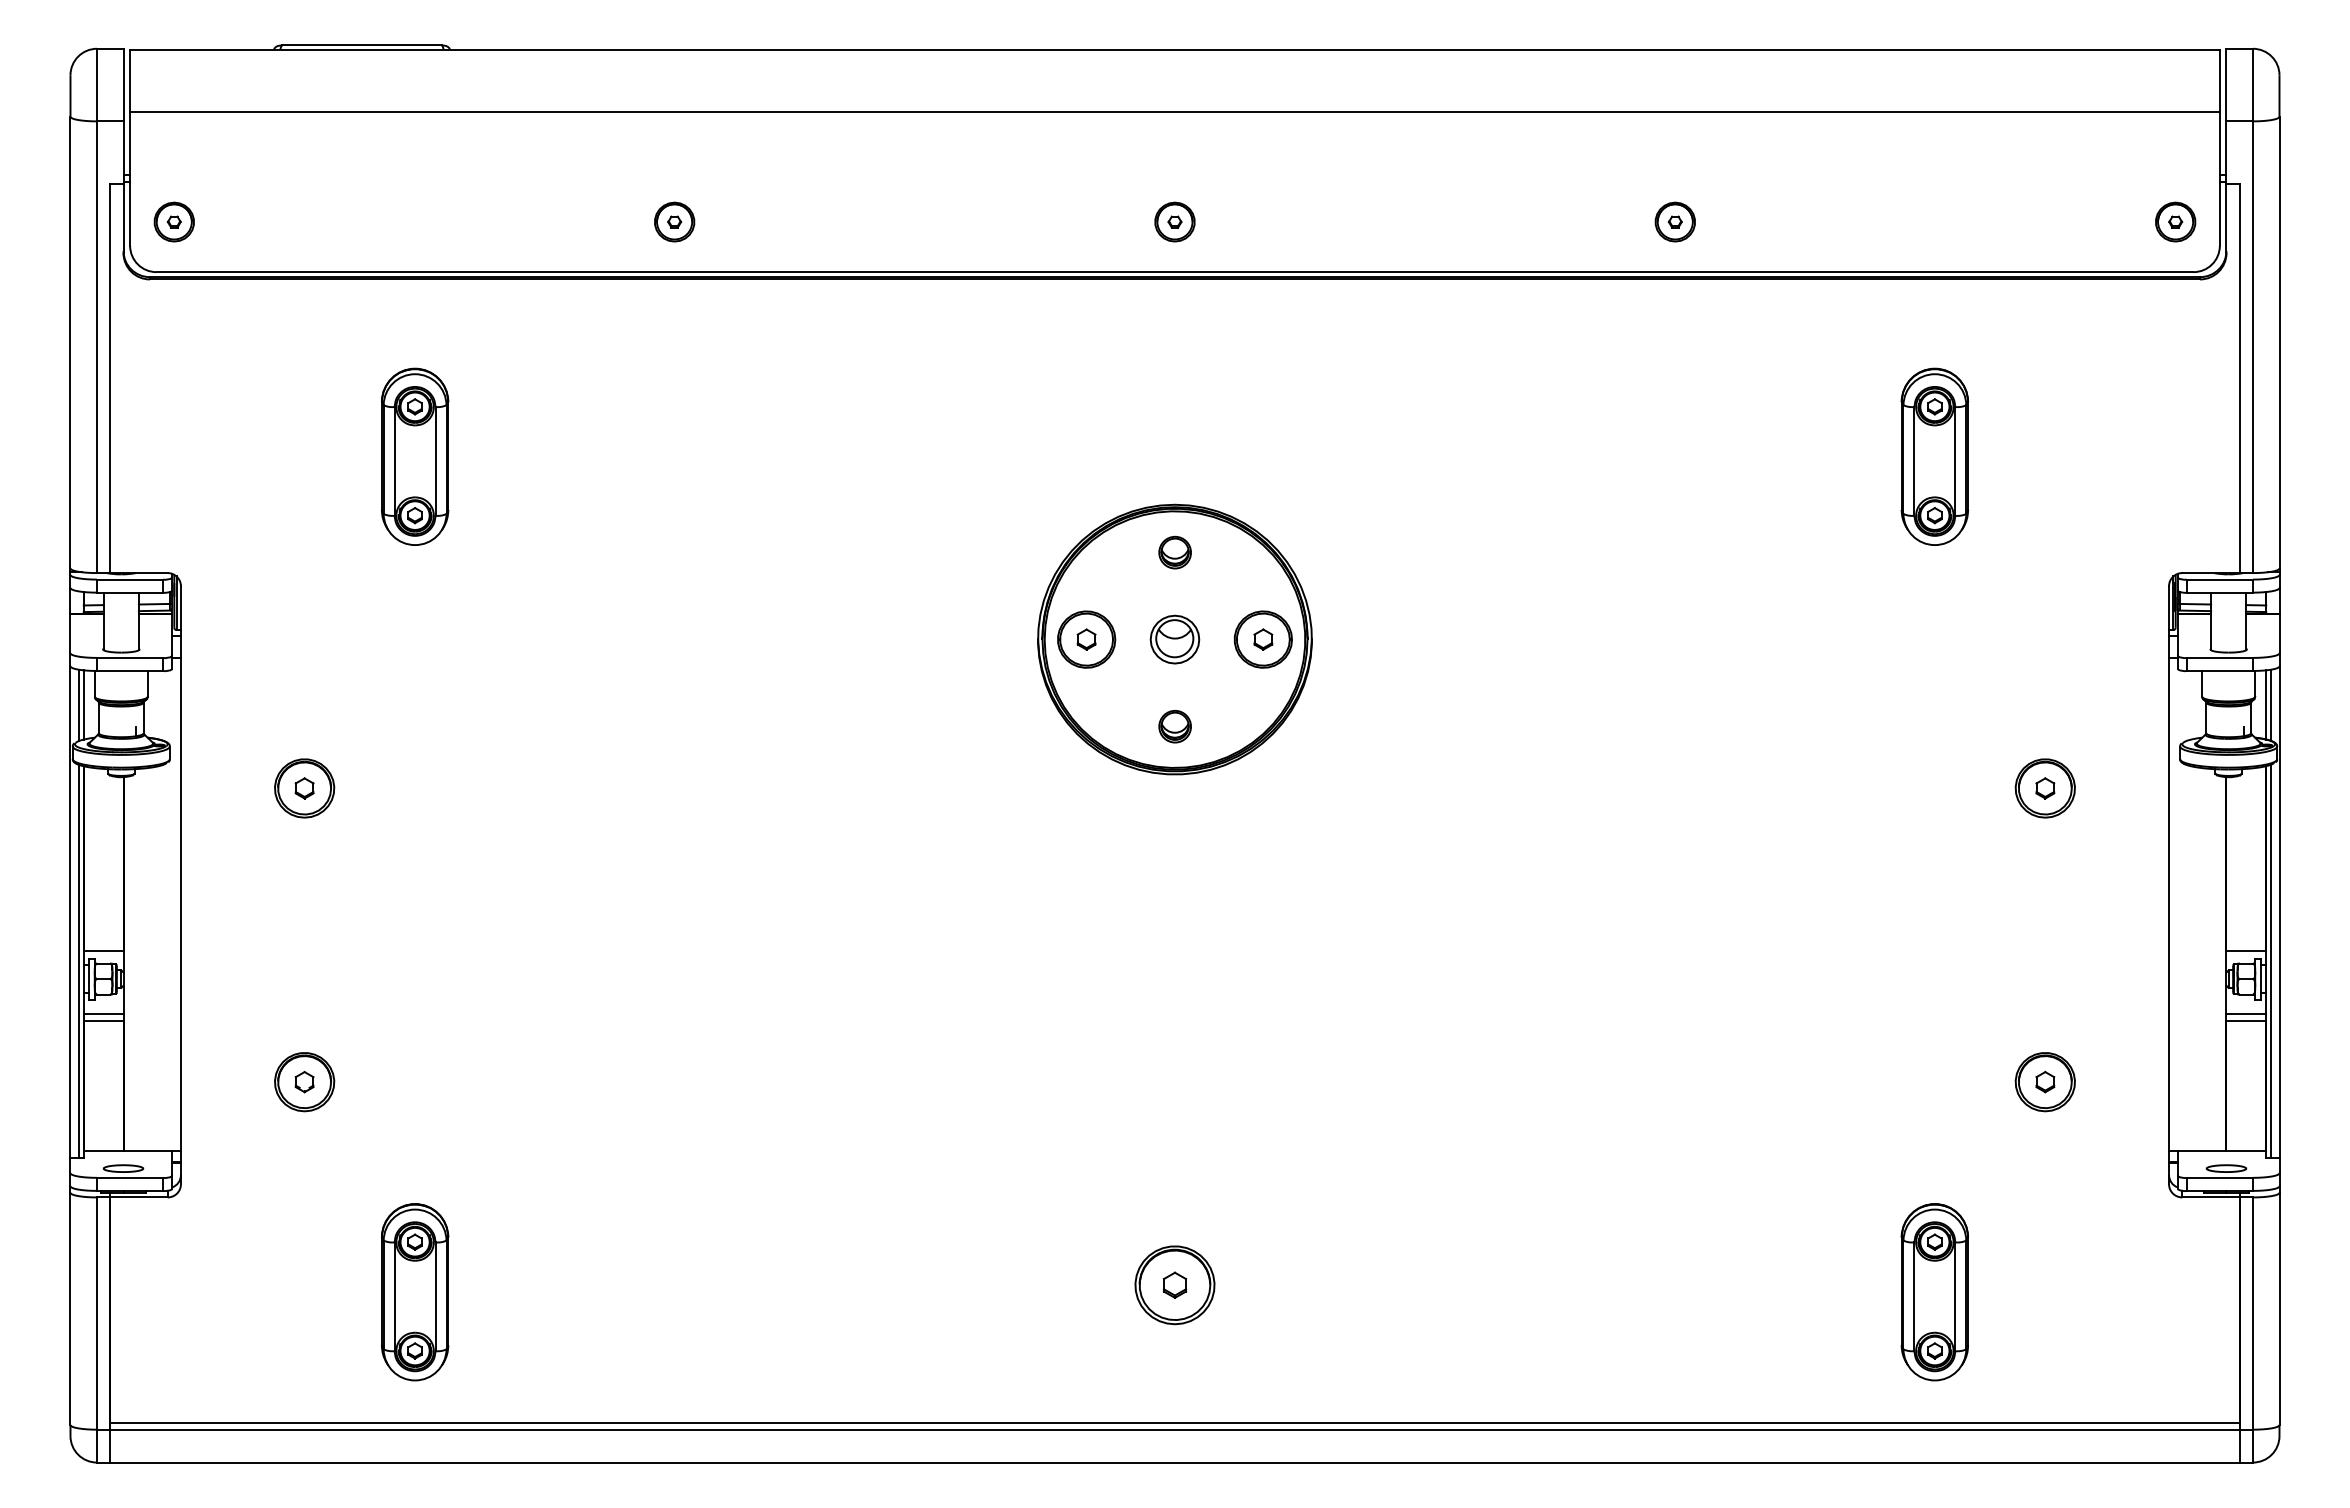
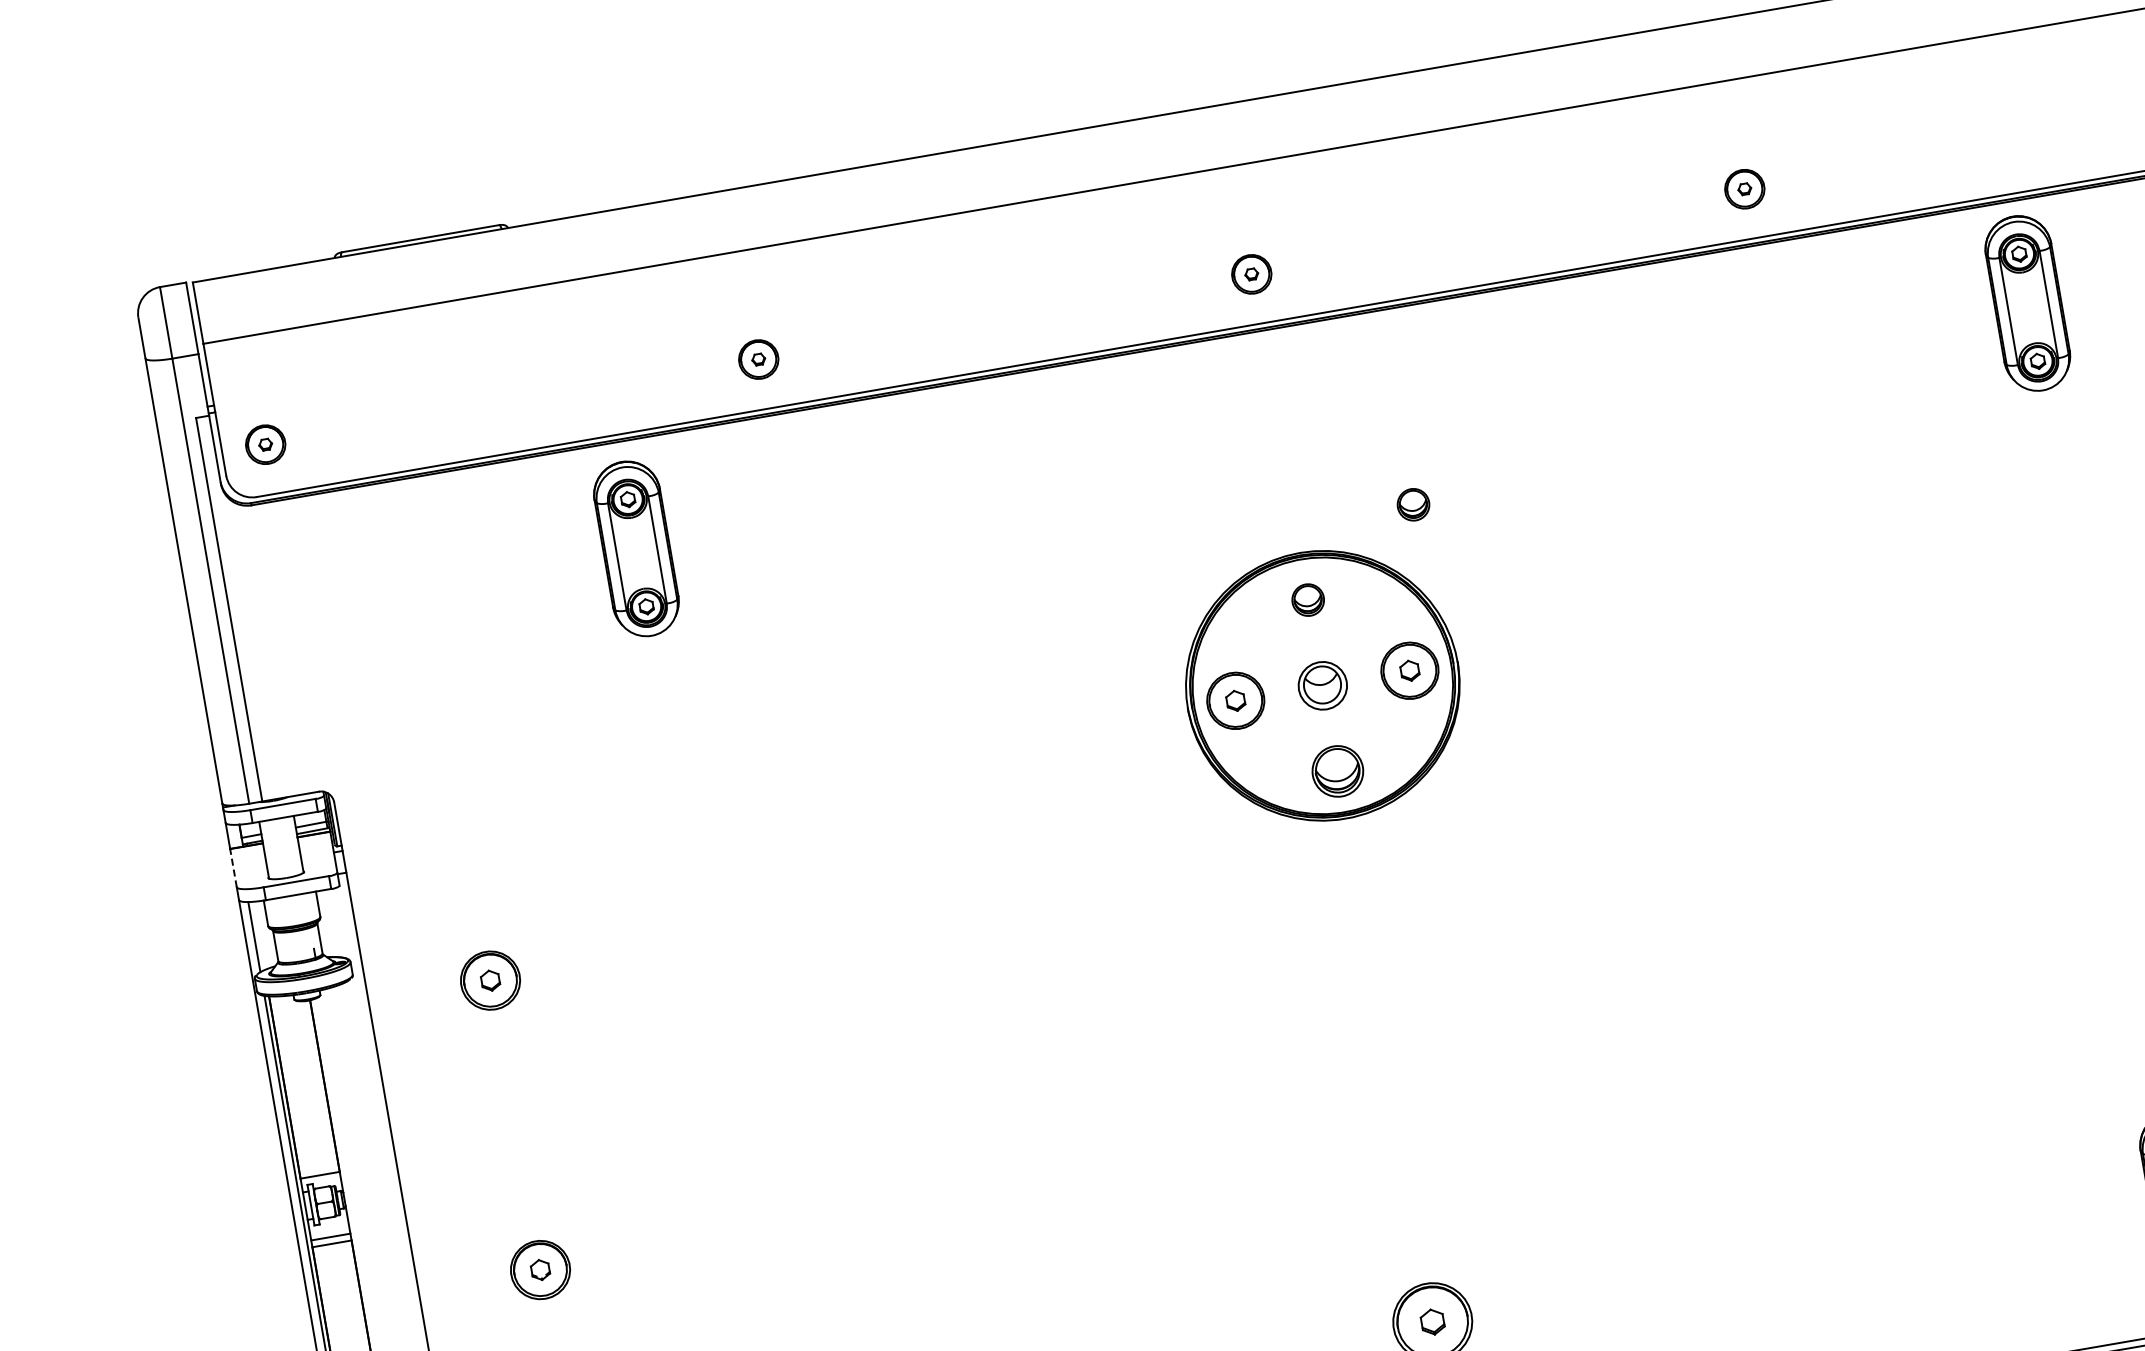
part: (414, 456) -> (635, 548), moved
part: (1934, 456) -> (2027, 303), moved
part: (1294, 476) -> (1412, 504), added
line: (70, 633) -> (233, 867), solid -> dashed
line: (83, 704) -> (258, 935), removed
part: (1174, 726) -> (1337, 771), size x1.6

